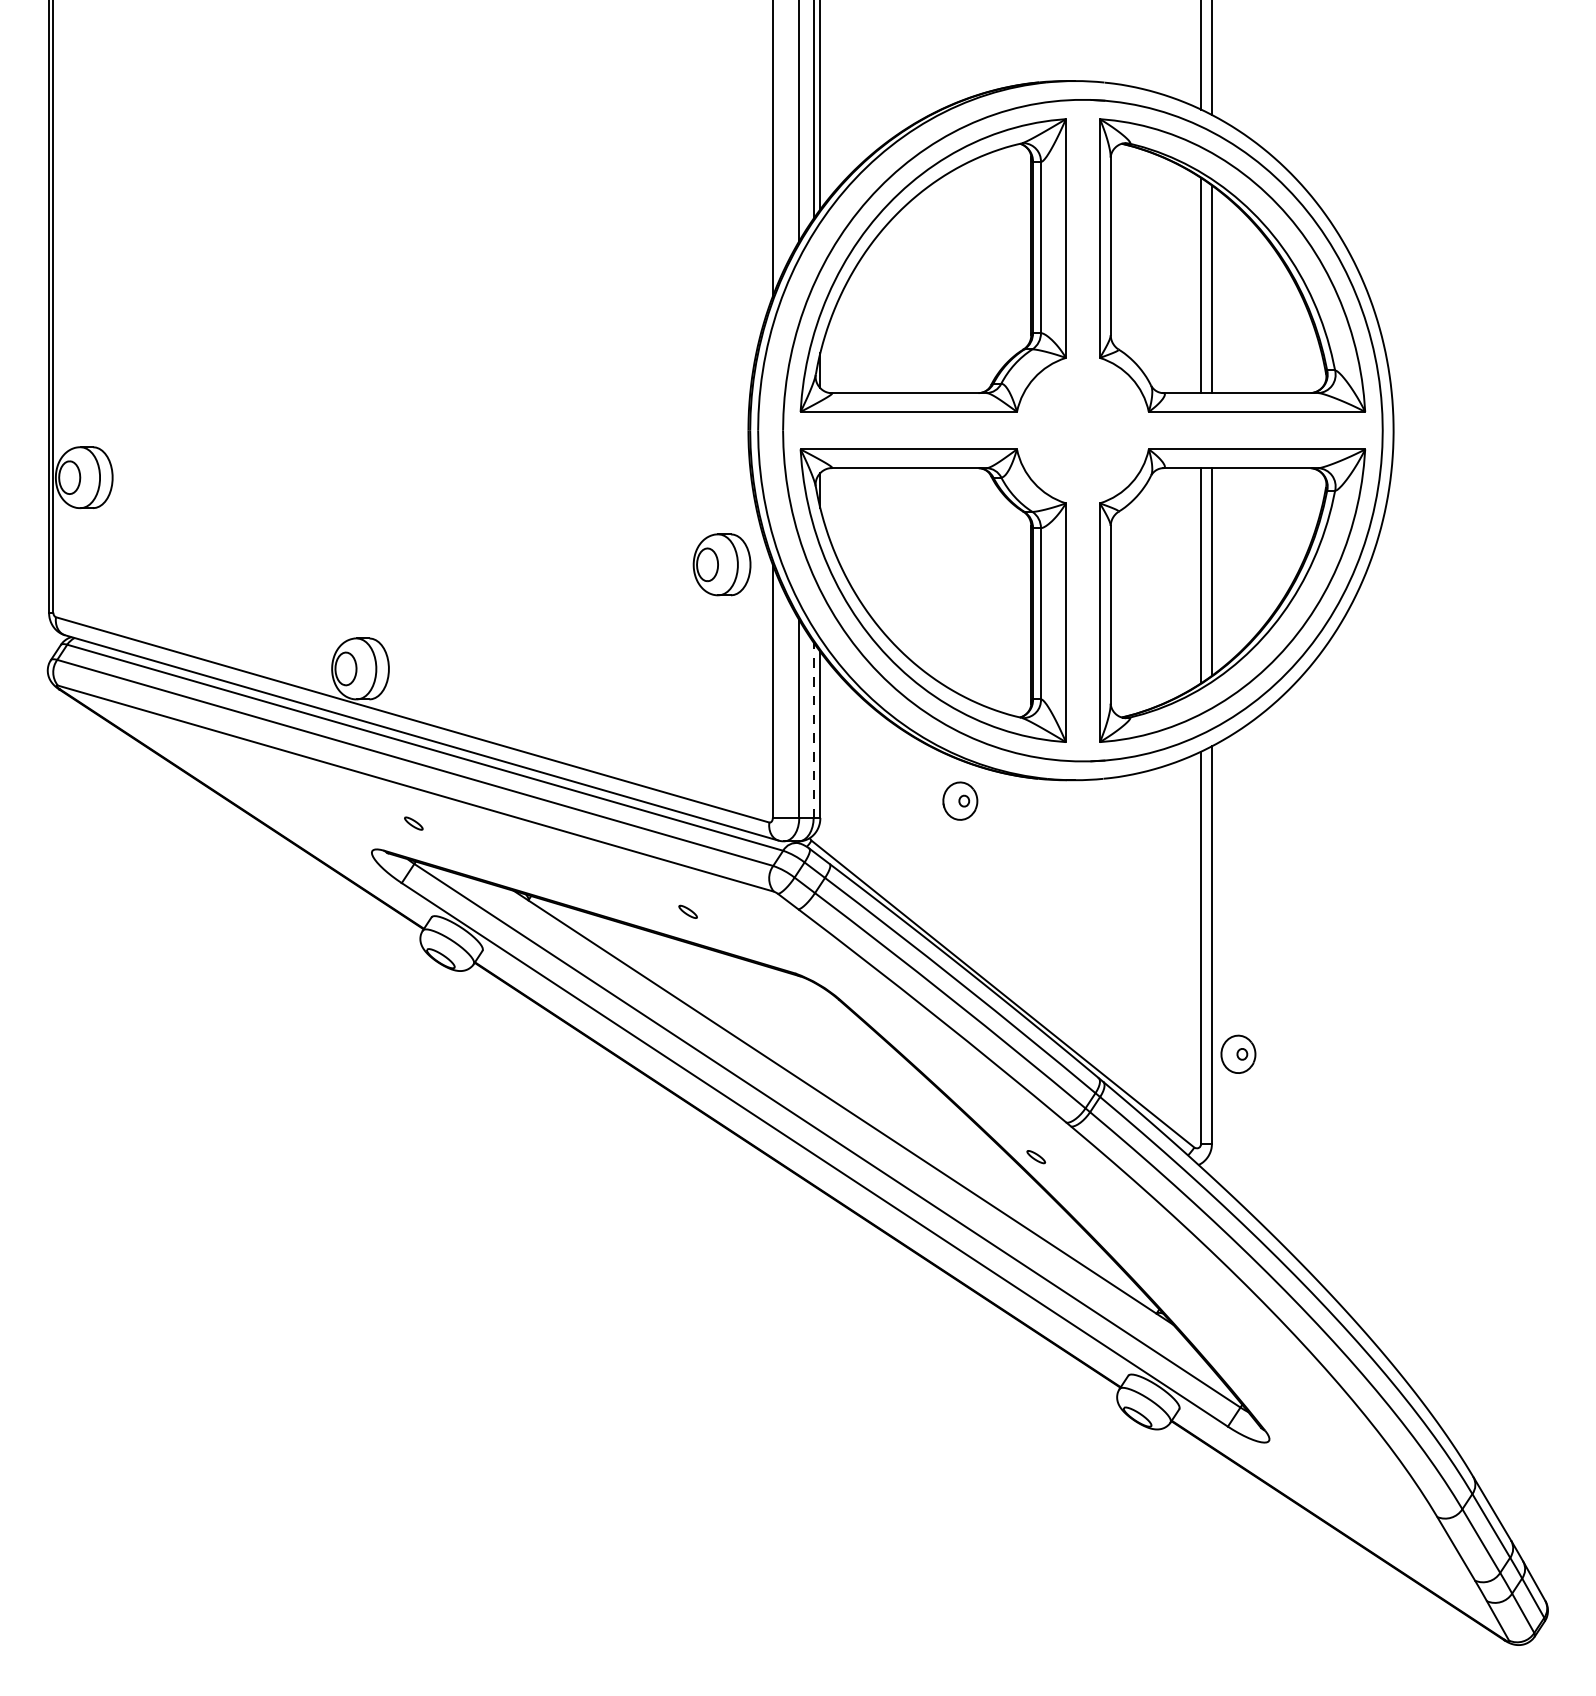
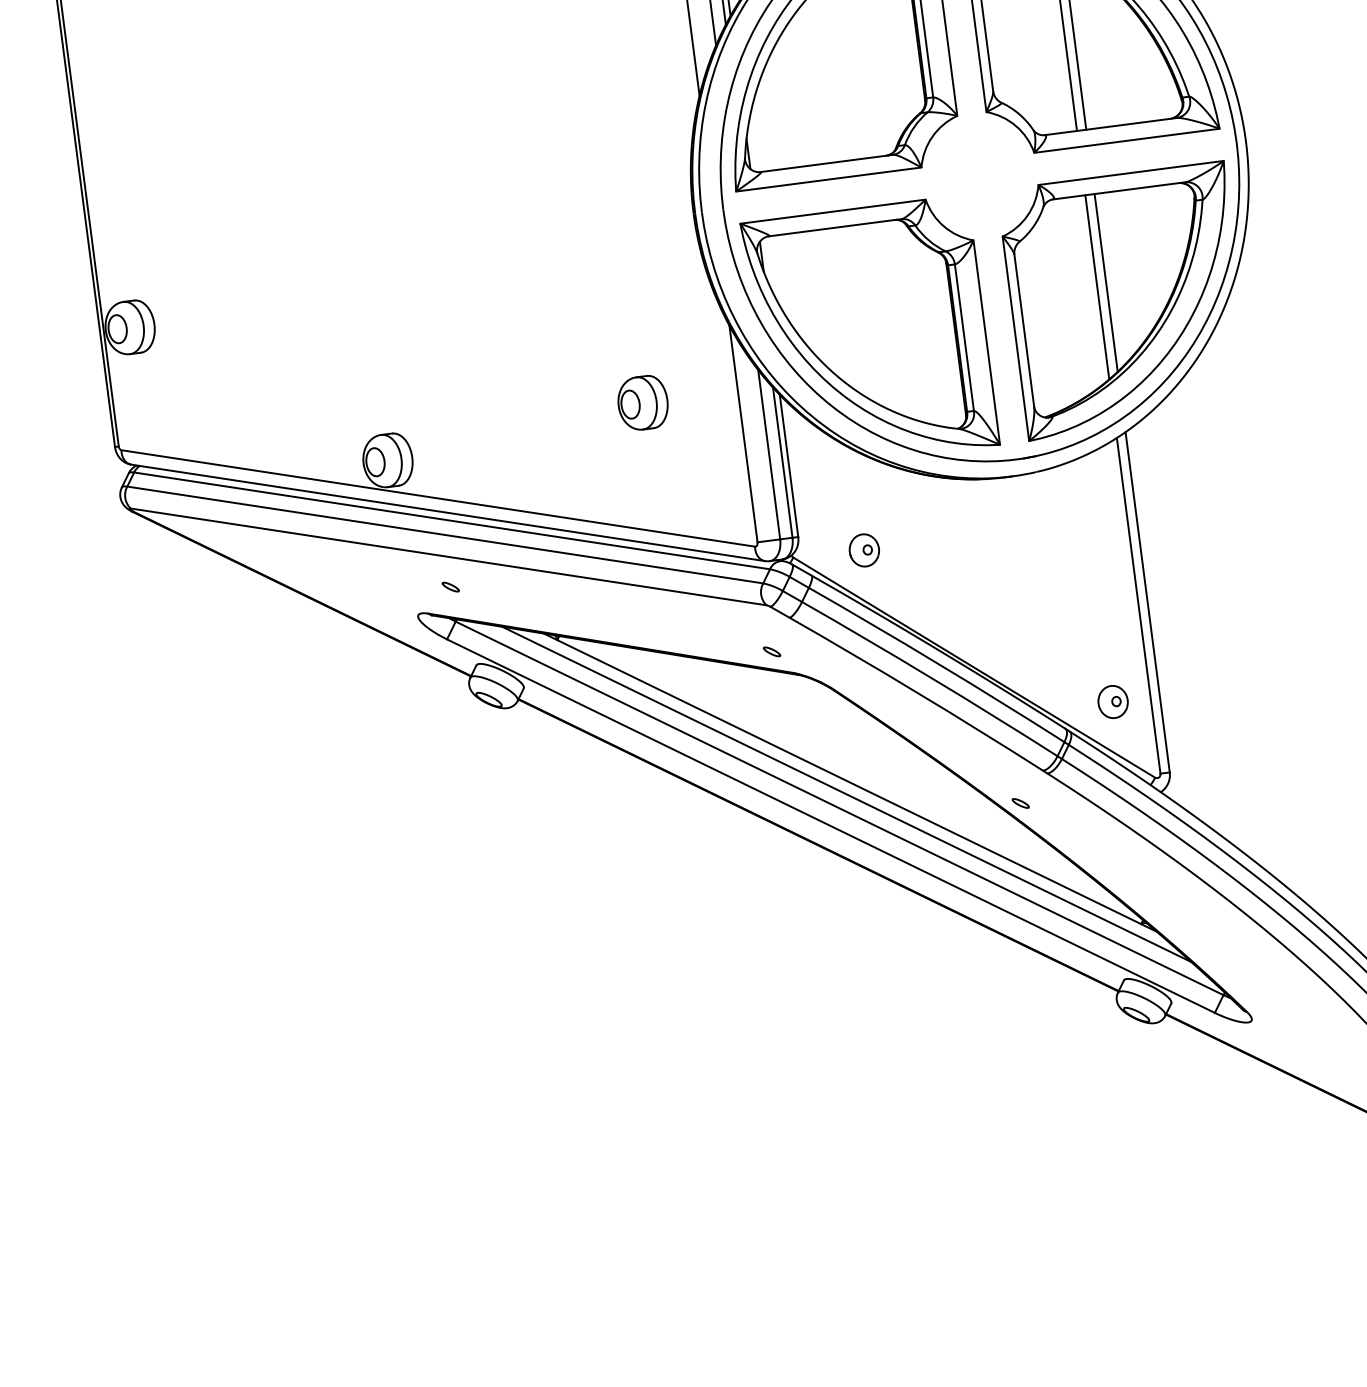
part: (721, 564) -> (642, 402), moved
line: (813, 730) -> (782, 462), dashed -> solid
part: (960, 800) -> (864, 549), moved
part: (687, 911) -> (771, 651), moved
part: (1238, 1053) -> (1113, 701), moved
line: (837, 1120) -> (846, 794), added

